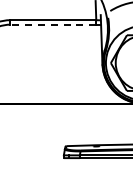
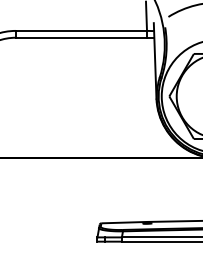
line: (53, 24) -> (81, 37), dashed -> solid

